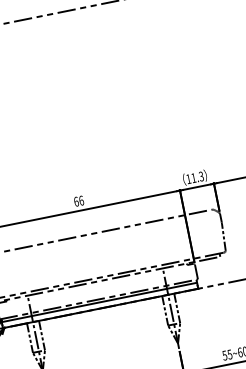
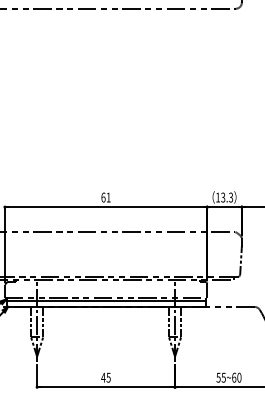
text: (194, 177) -> (223, 197), 11.3 -> 13.3
text: (81, 200) -> (108, 197), 66 -> 61

